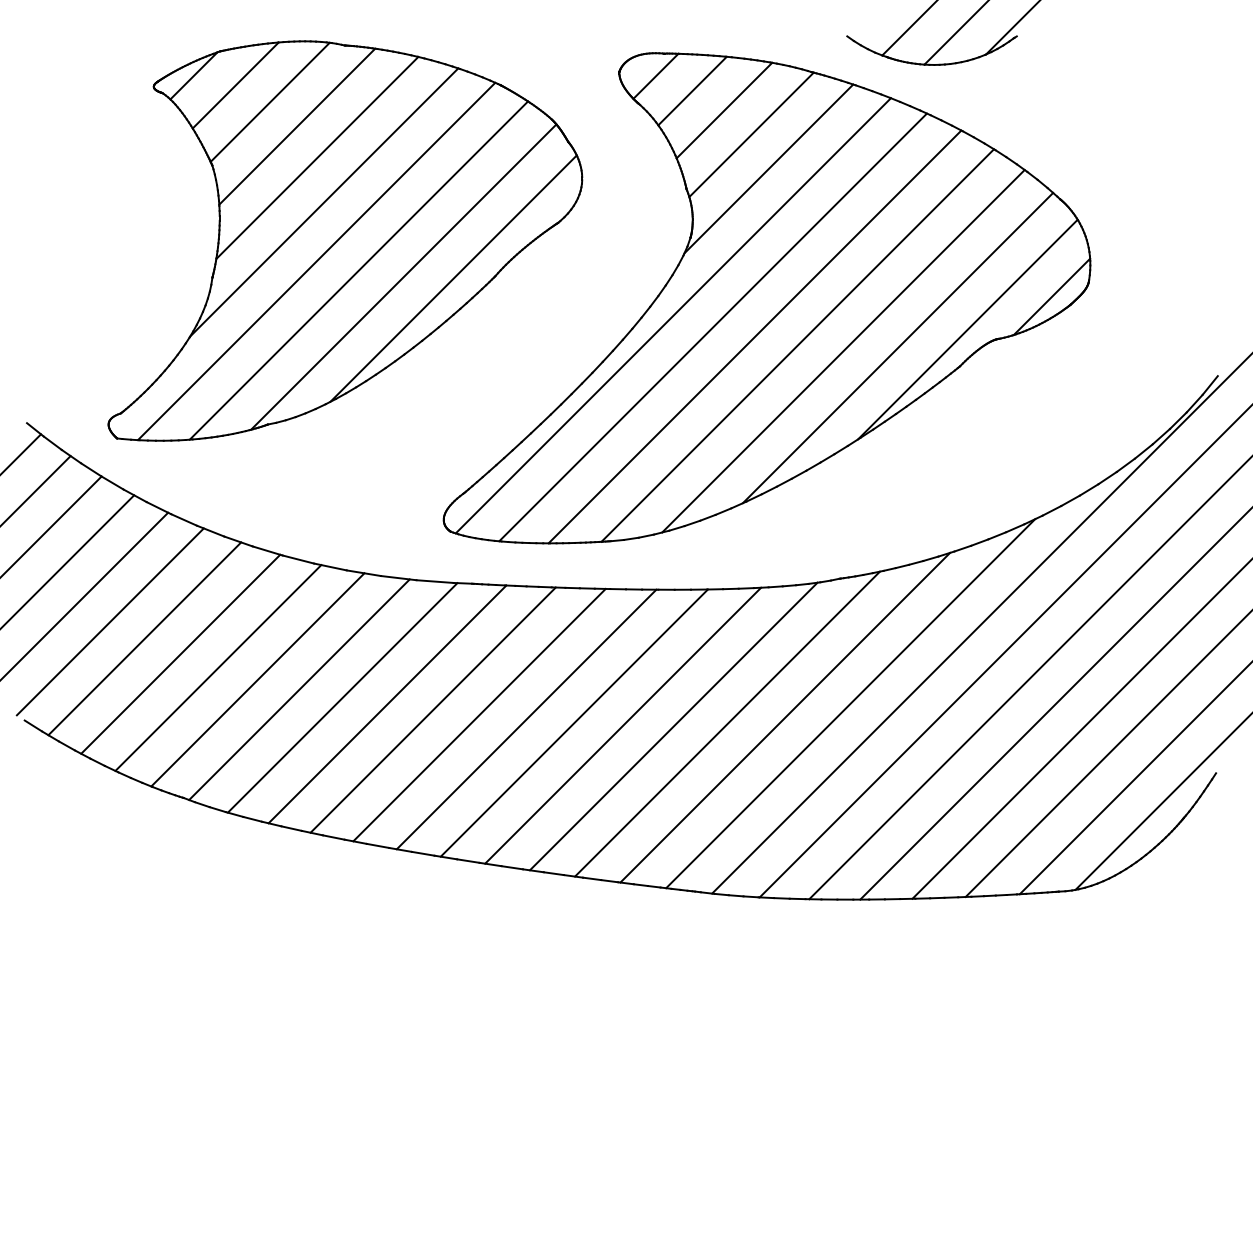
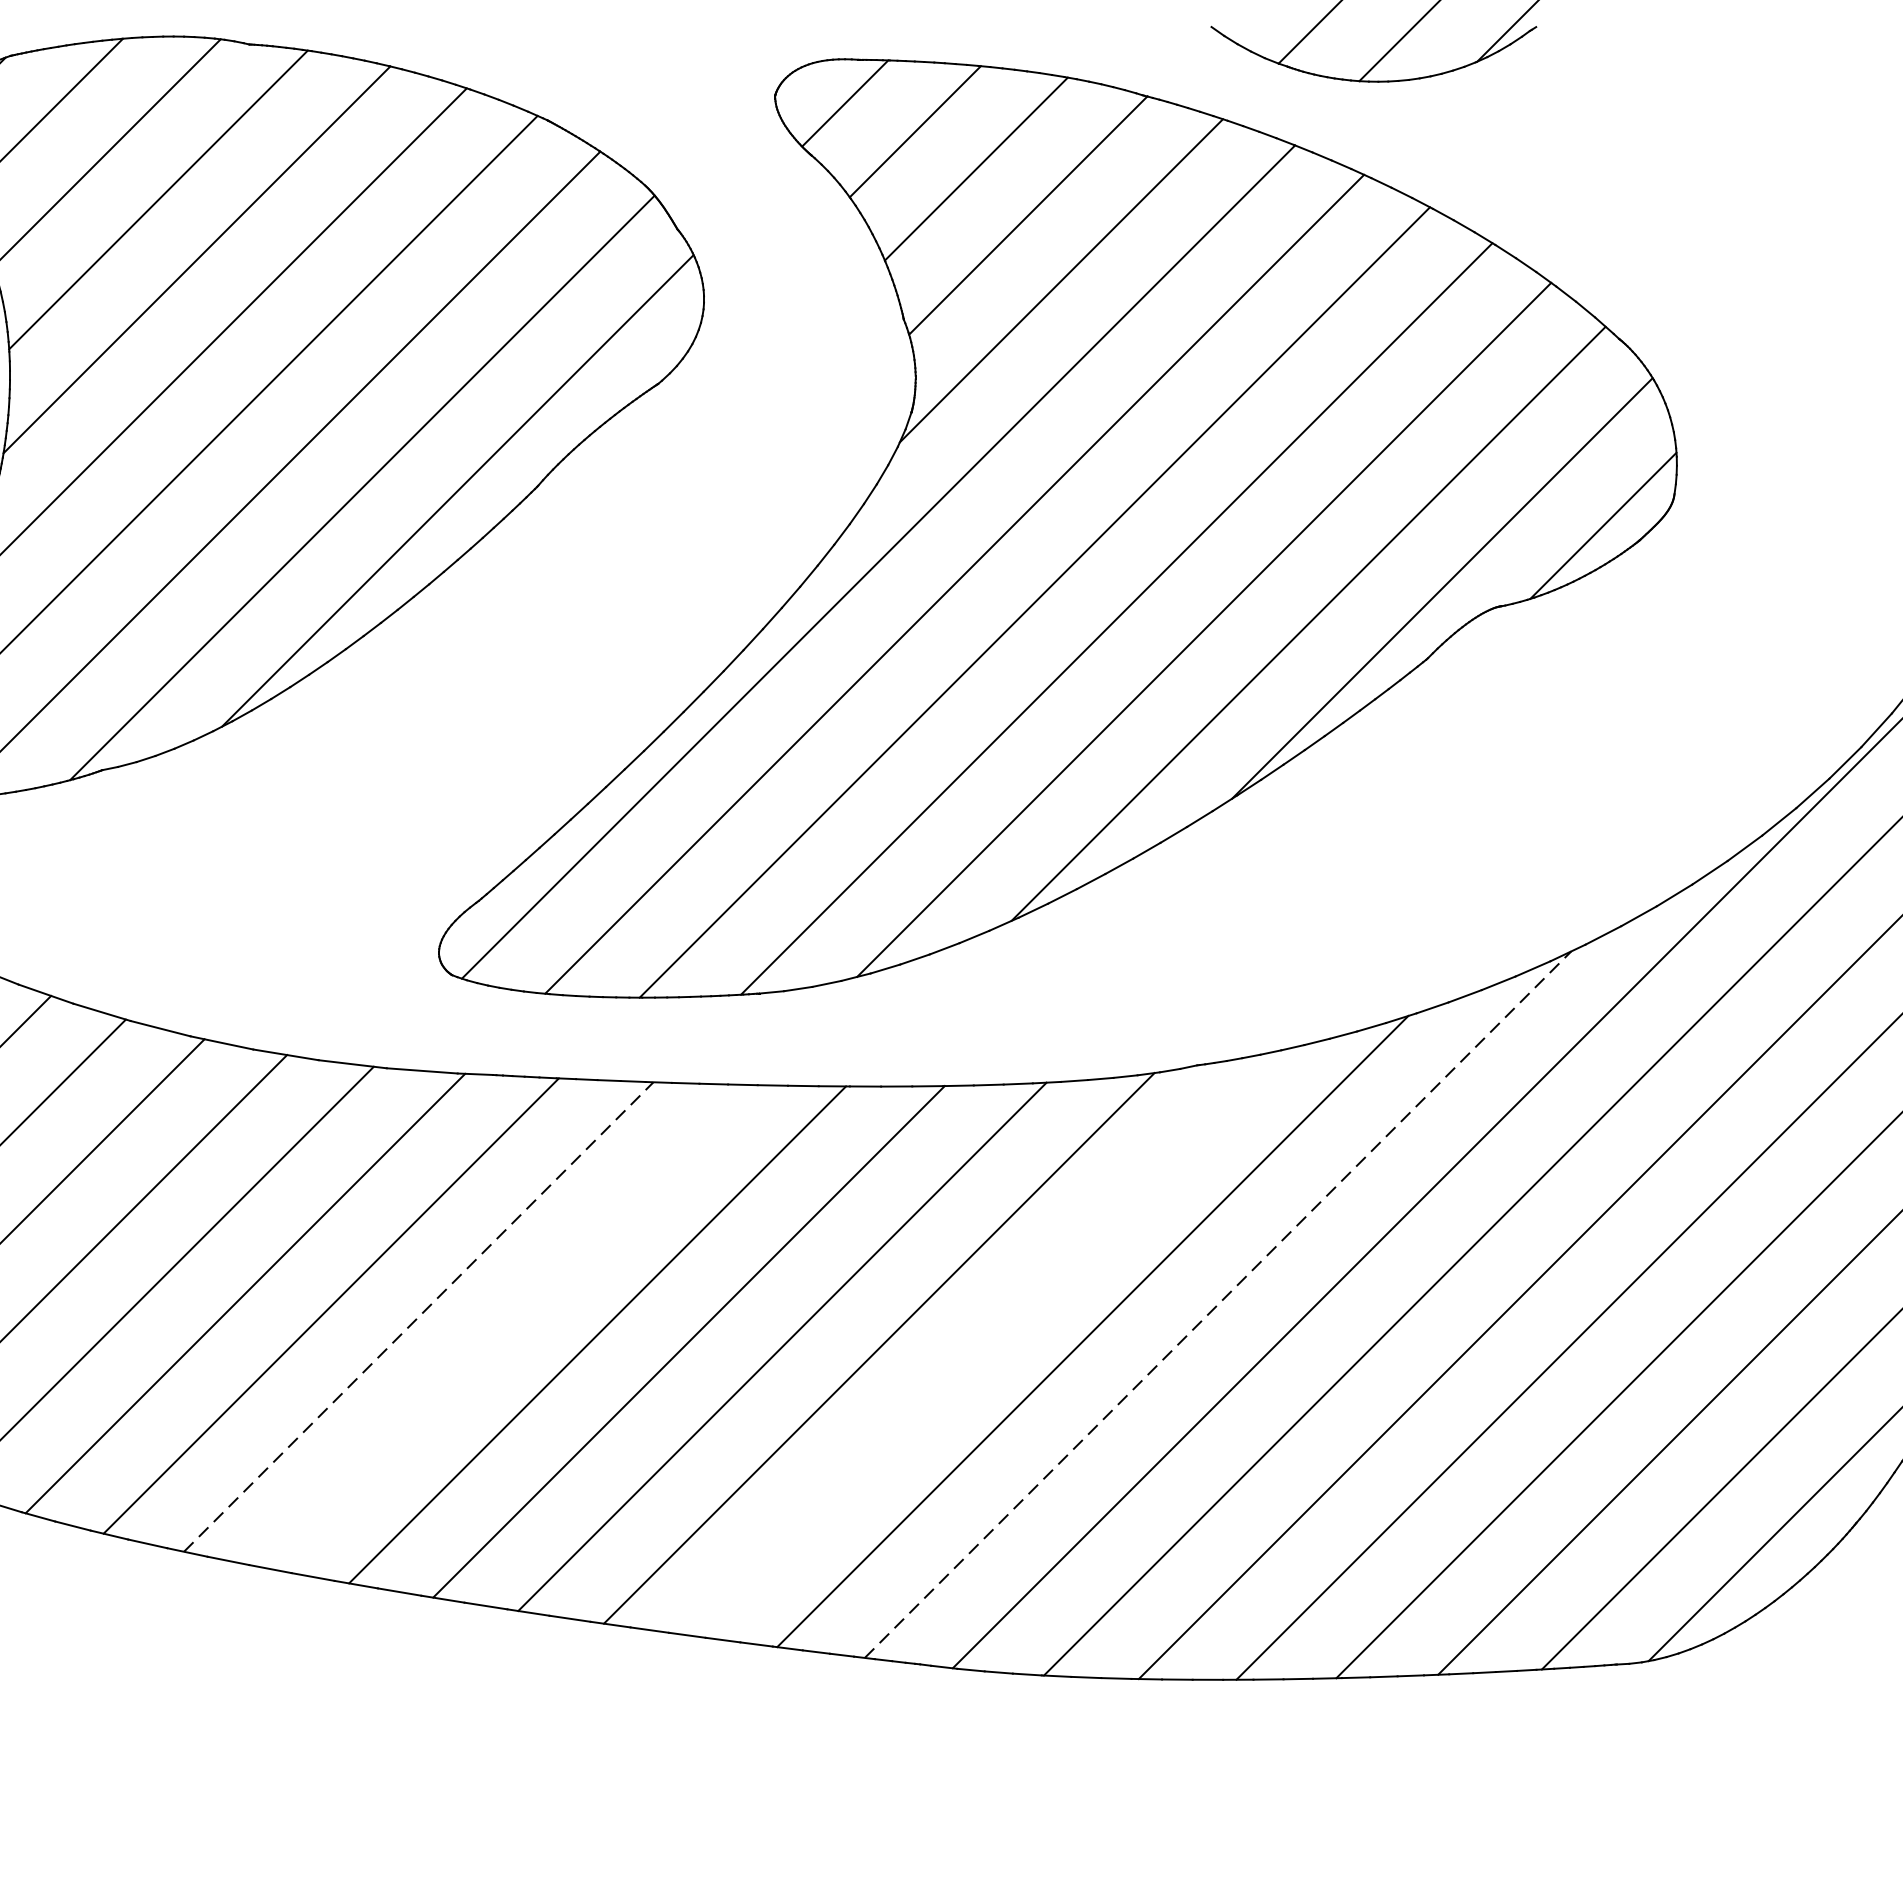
line: (850, 703) -> (1217, 1304), solid -> dashed
line: (433, 709) -> (419, 1315), solid -> dashed
line: (479, 714) -> (507, 1325), removed
line: (727, 723) -> (982, 1342), removed

